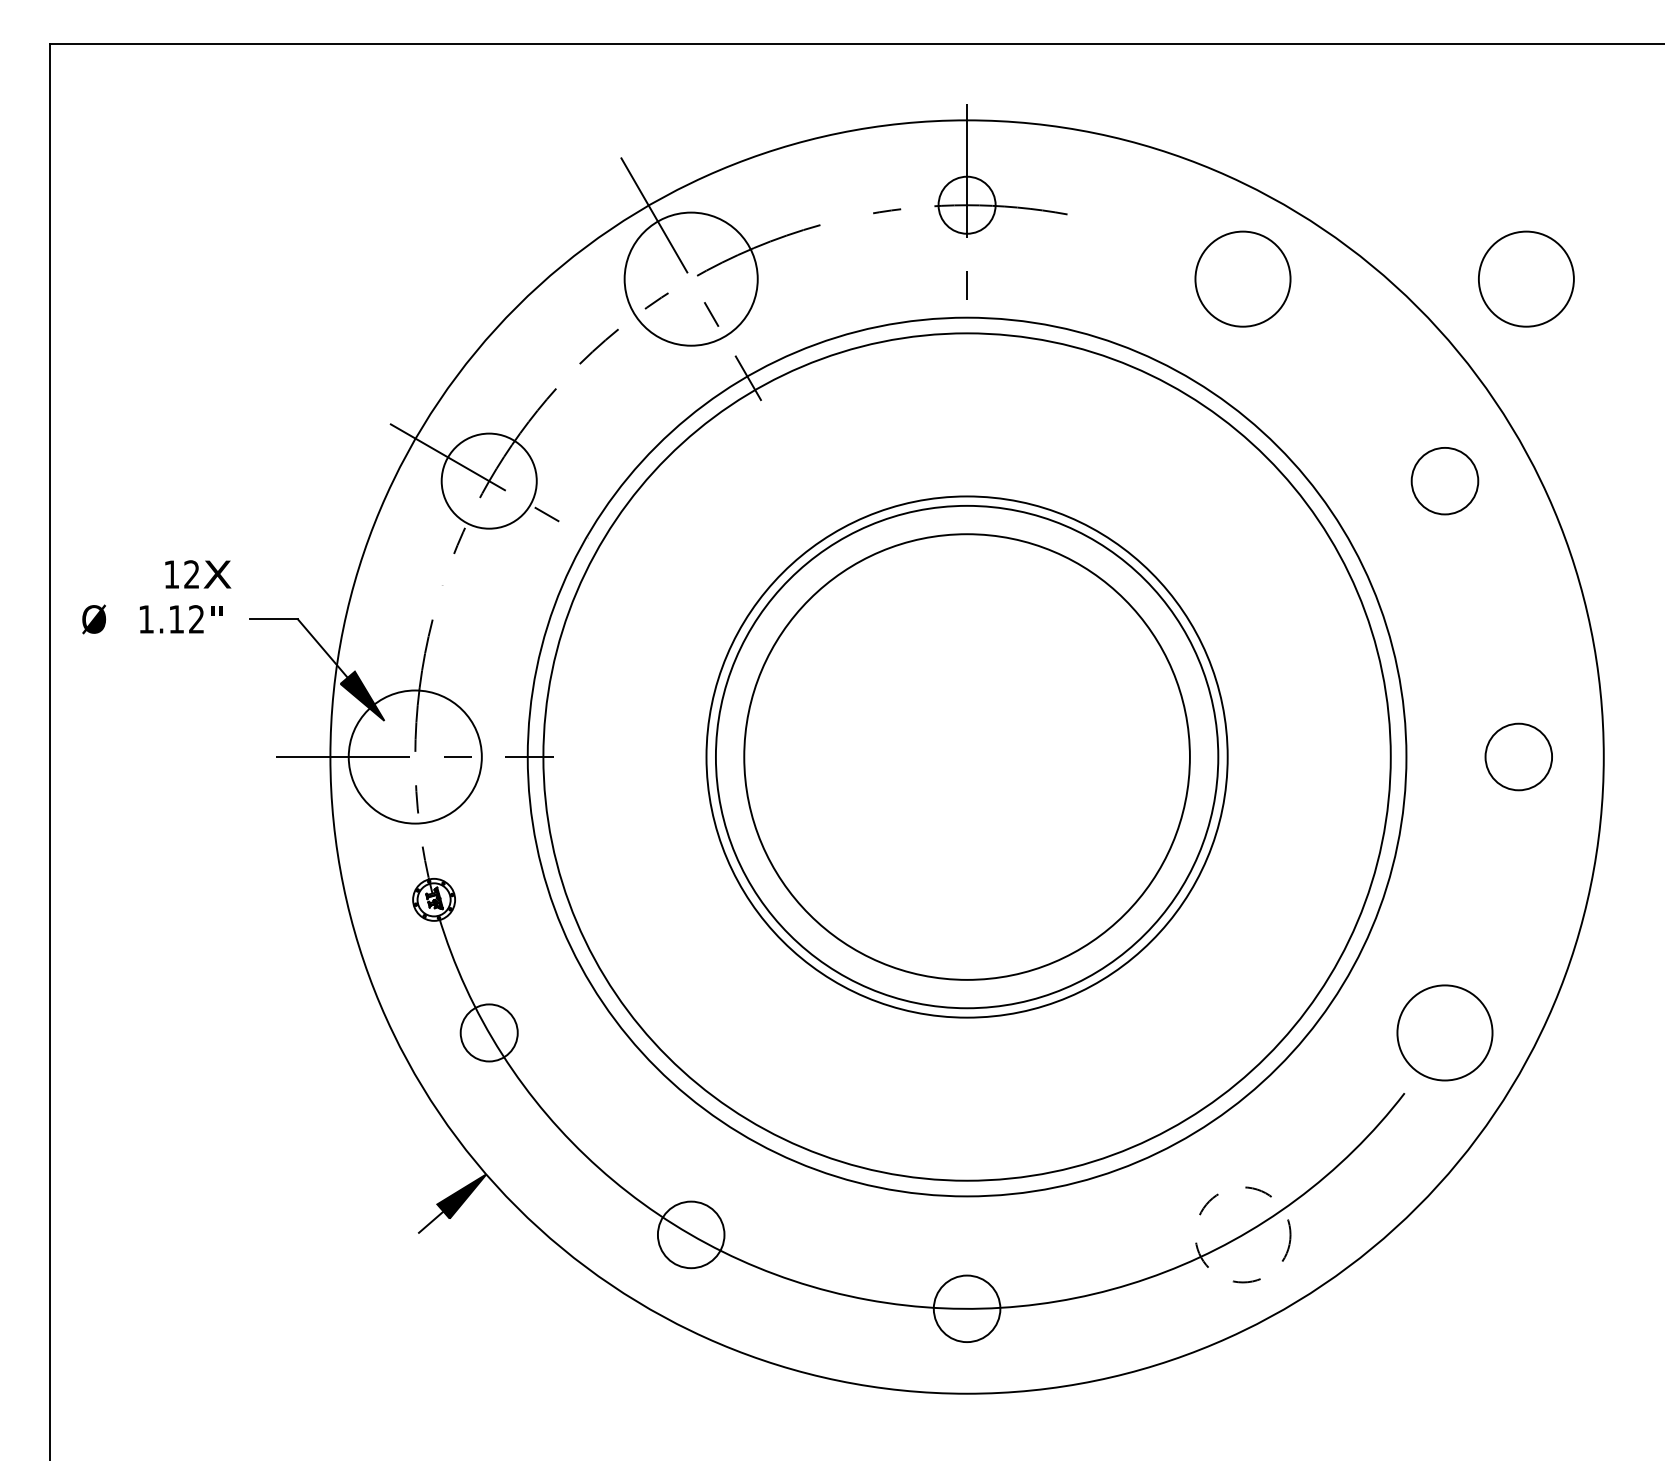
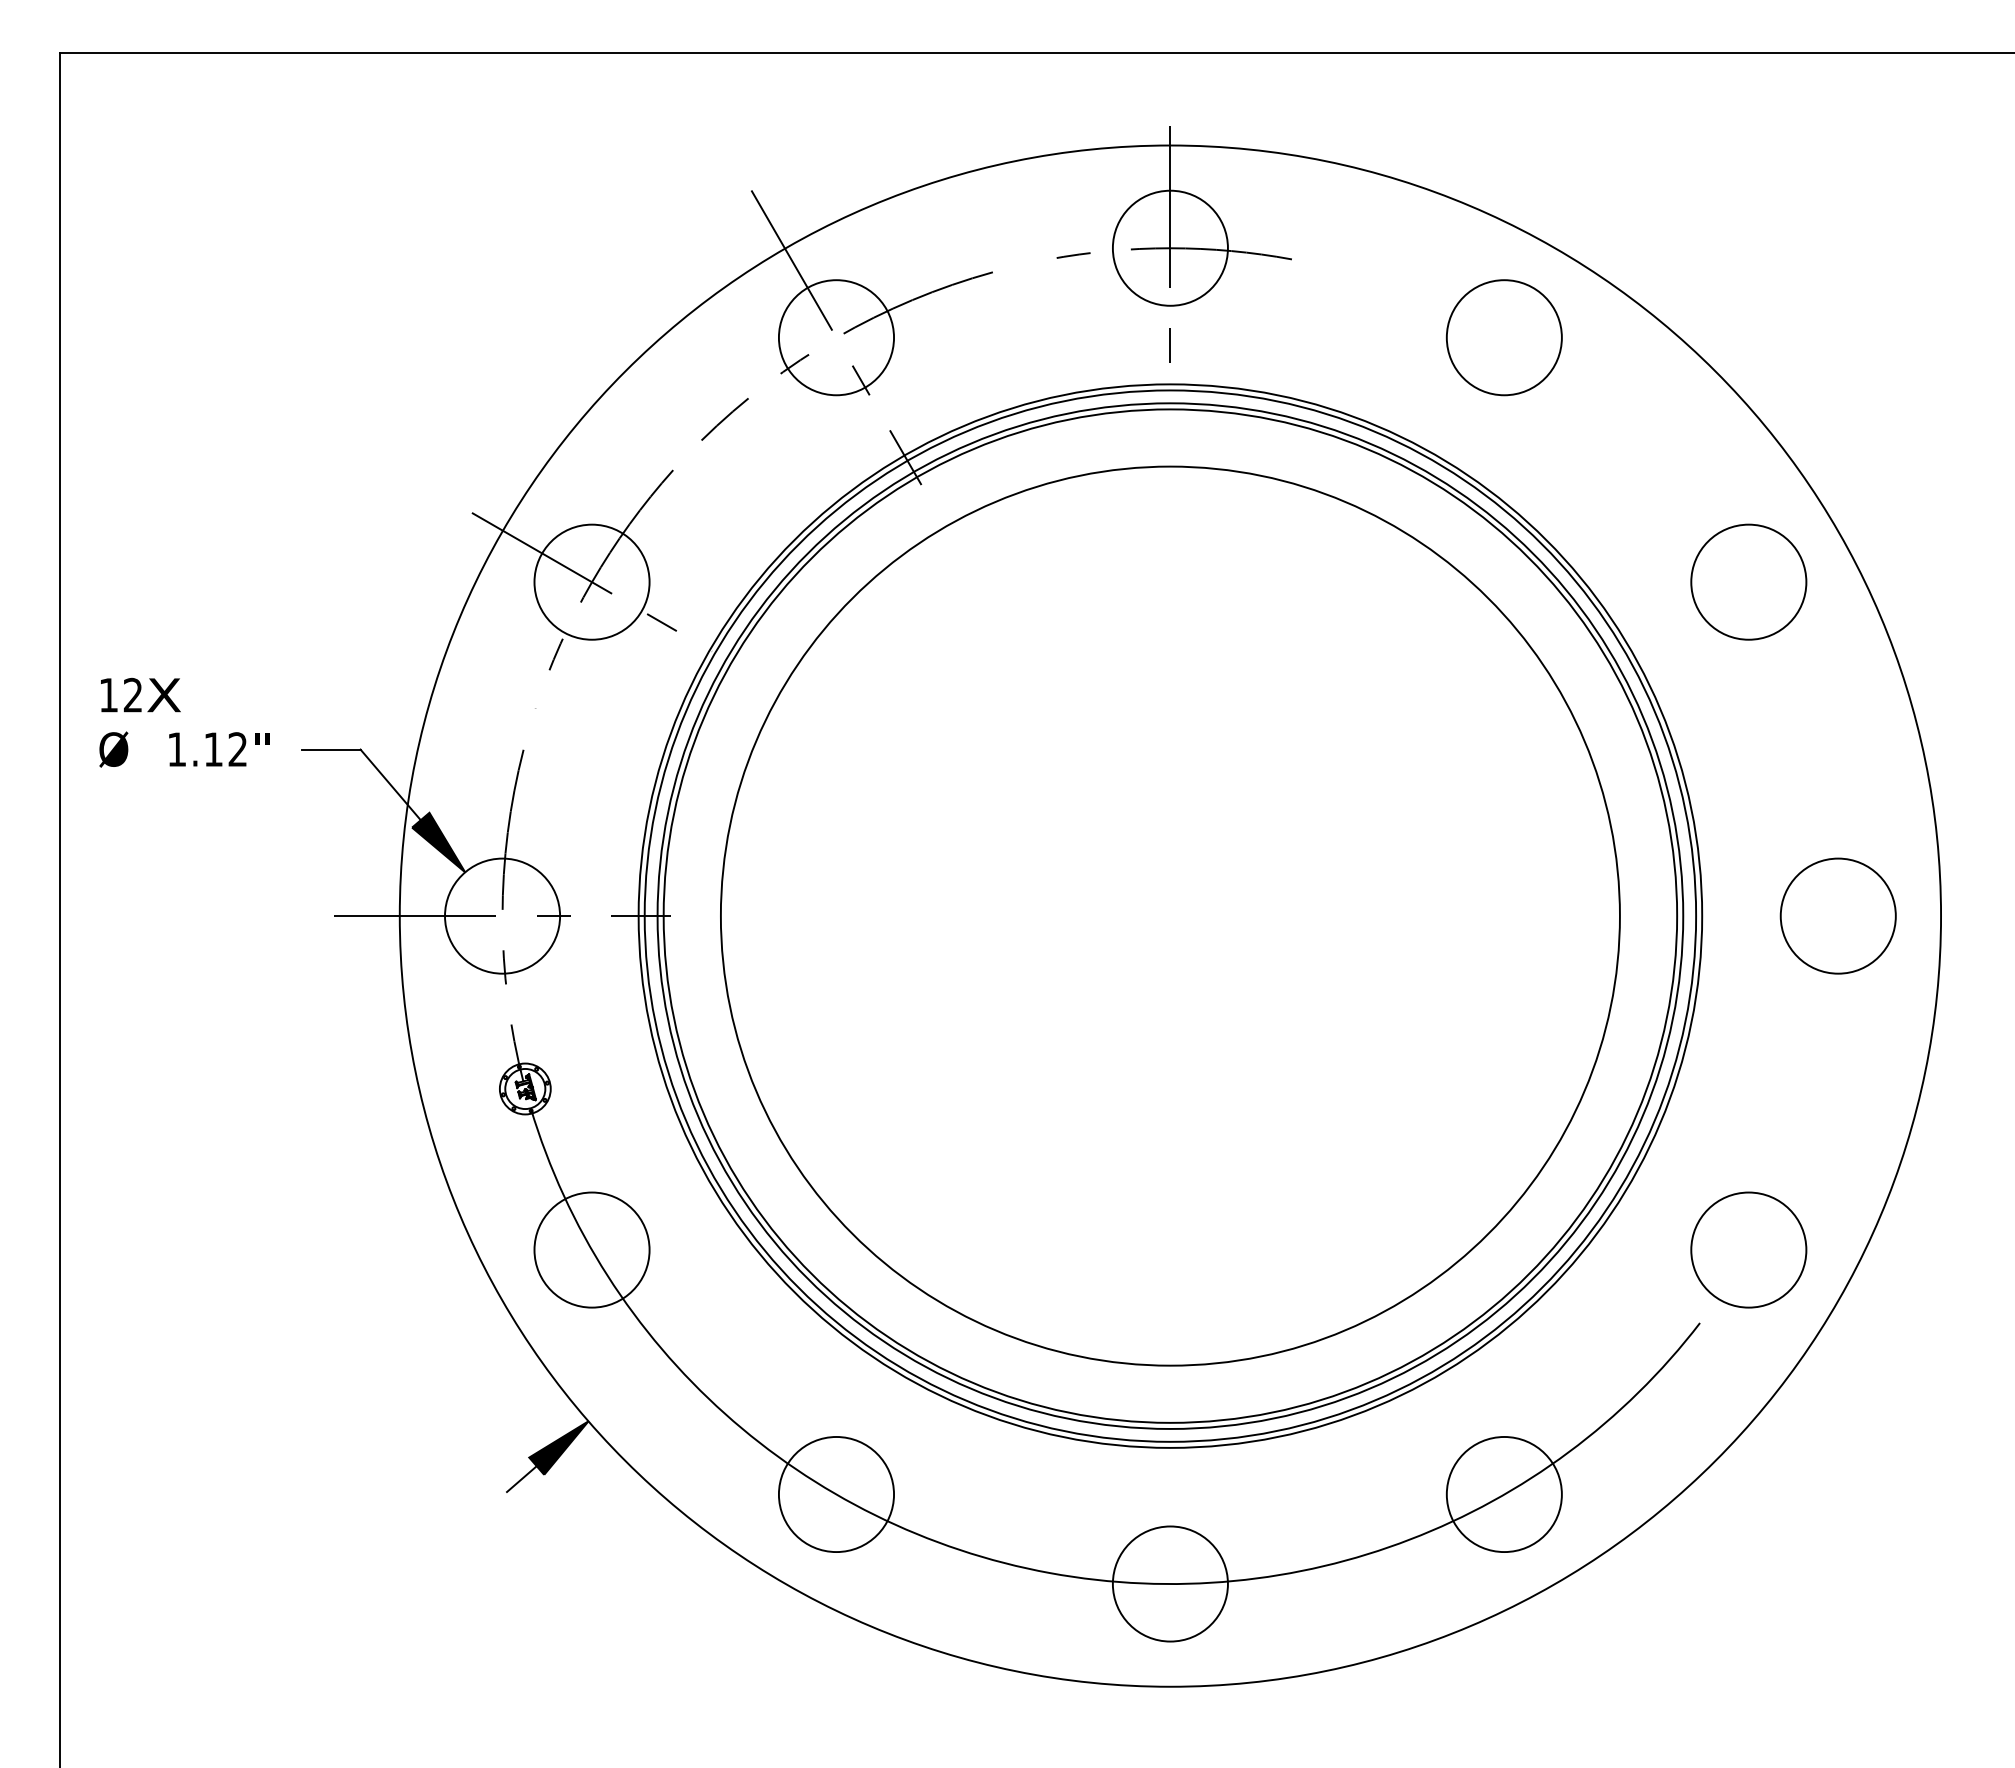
circle: (966, 204) -> (1169, 247), size x1.67
circle: (691, 278) -> (836, 337), size x0.71
circle: (1525, 278) -> (1846, 337), removed
circle: (1444, 480) -> (1748, 581), size x1.43
text: (197, 573) -> (140, 694), moved
circle: (415, 756) -> (502, 915), size x0.71
circle: (966, 756) -> (1169, 915), size x1.67
circle: (967, 756) -> (1170, 915), size x1.67
circle: (967, 756) -> (1170, 915), size x1.67
circle: (1518, 756) -> (1837, 915), size x1.43
circle: (488, 1032) -> (591, 1249), size x1.67
circle: (691, 1234) -> (836, 1494), size x1.43
circle: (1242, 1234) -> (1503, 1494), dashed -> solid
circle: (966, 1308) -> (1169, 1583), size x1.43

